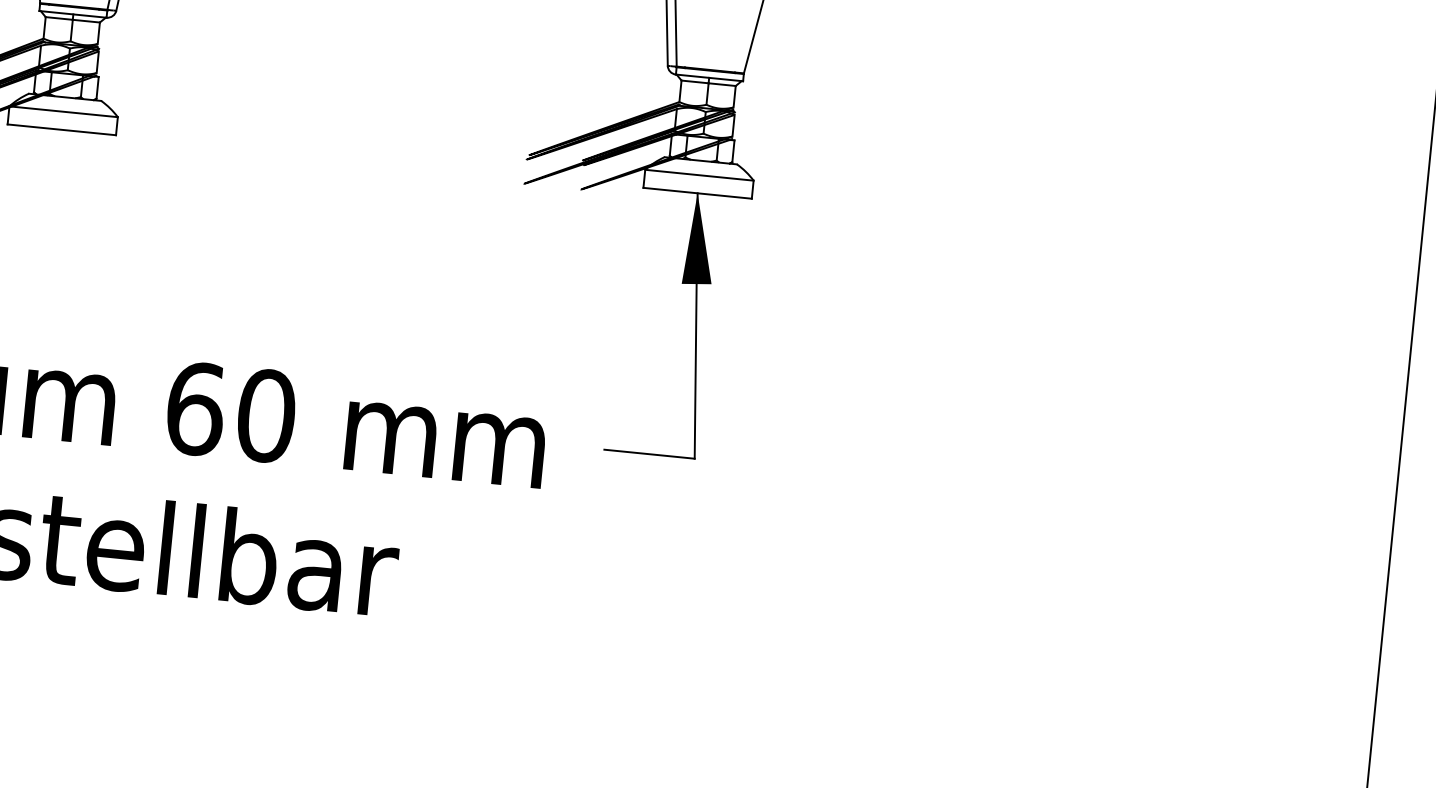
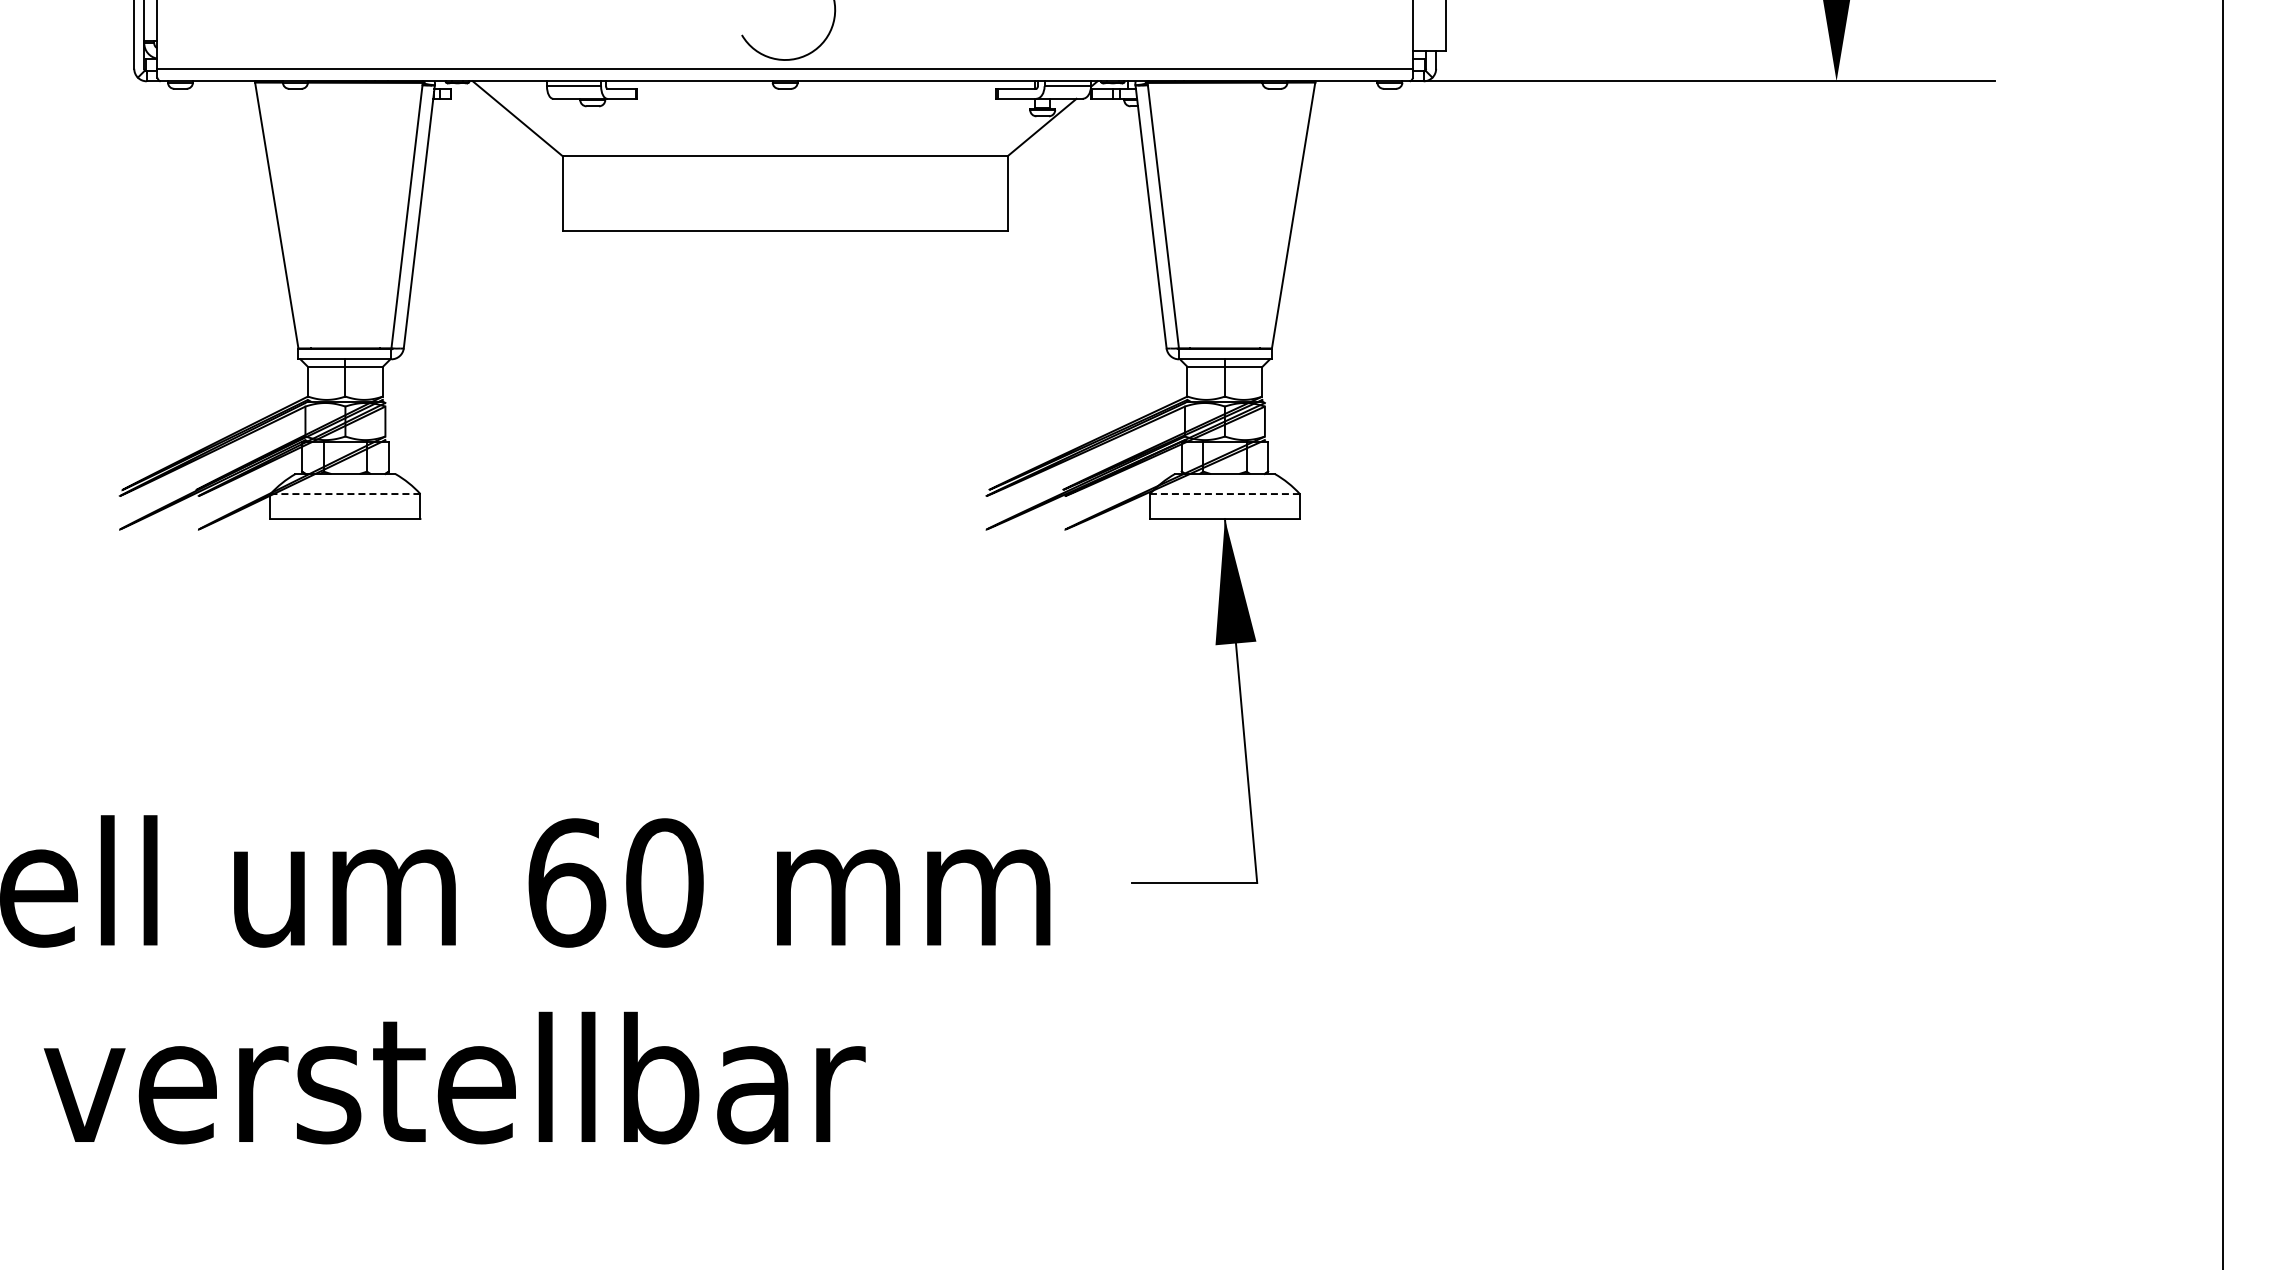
line: (63, 112) -> (345, 494), solid -> dashed
line: (699, 175) -> (1224, 494), solid -> dashed

